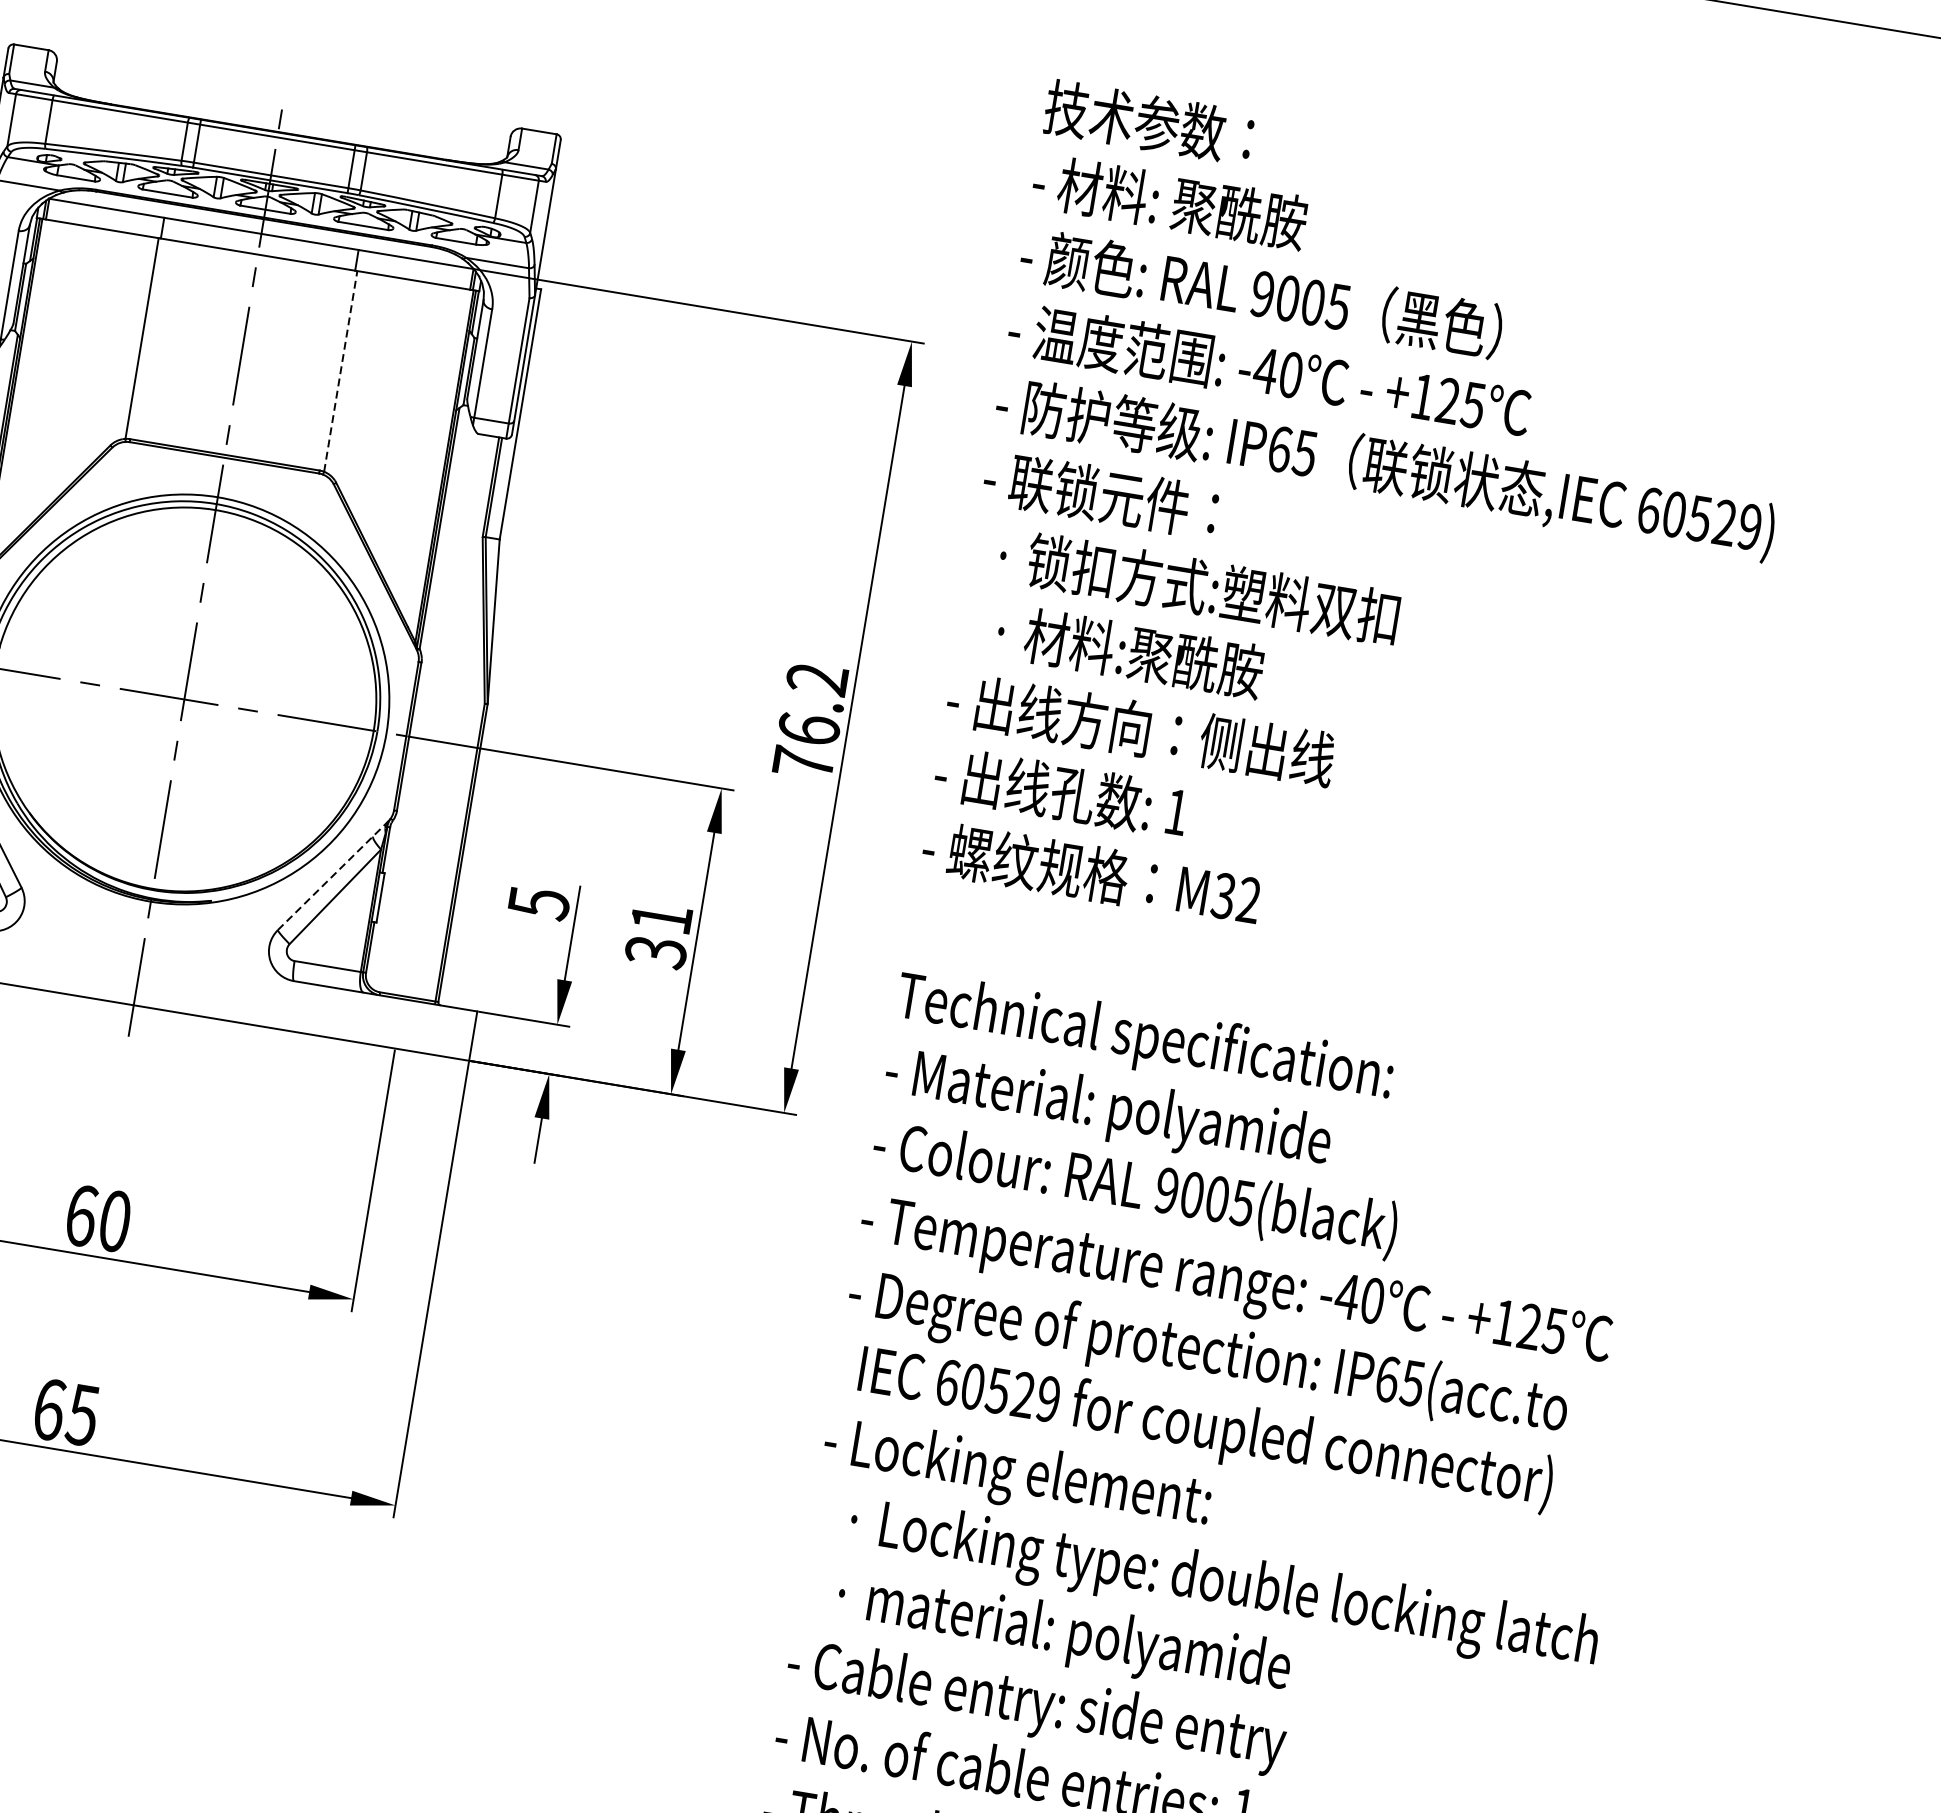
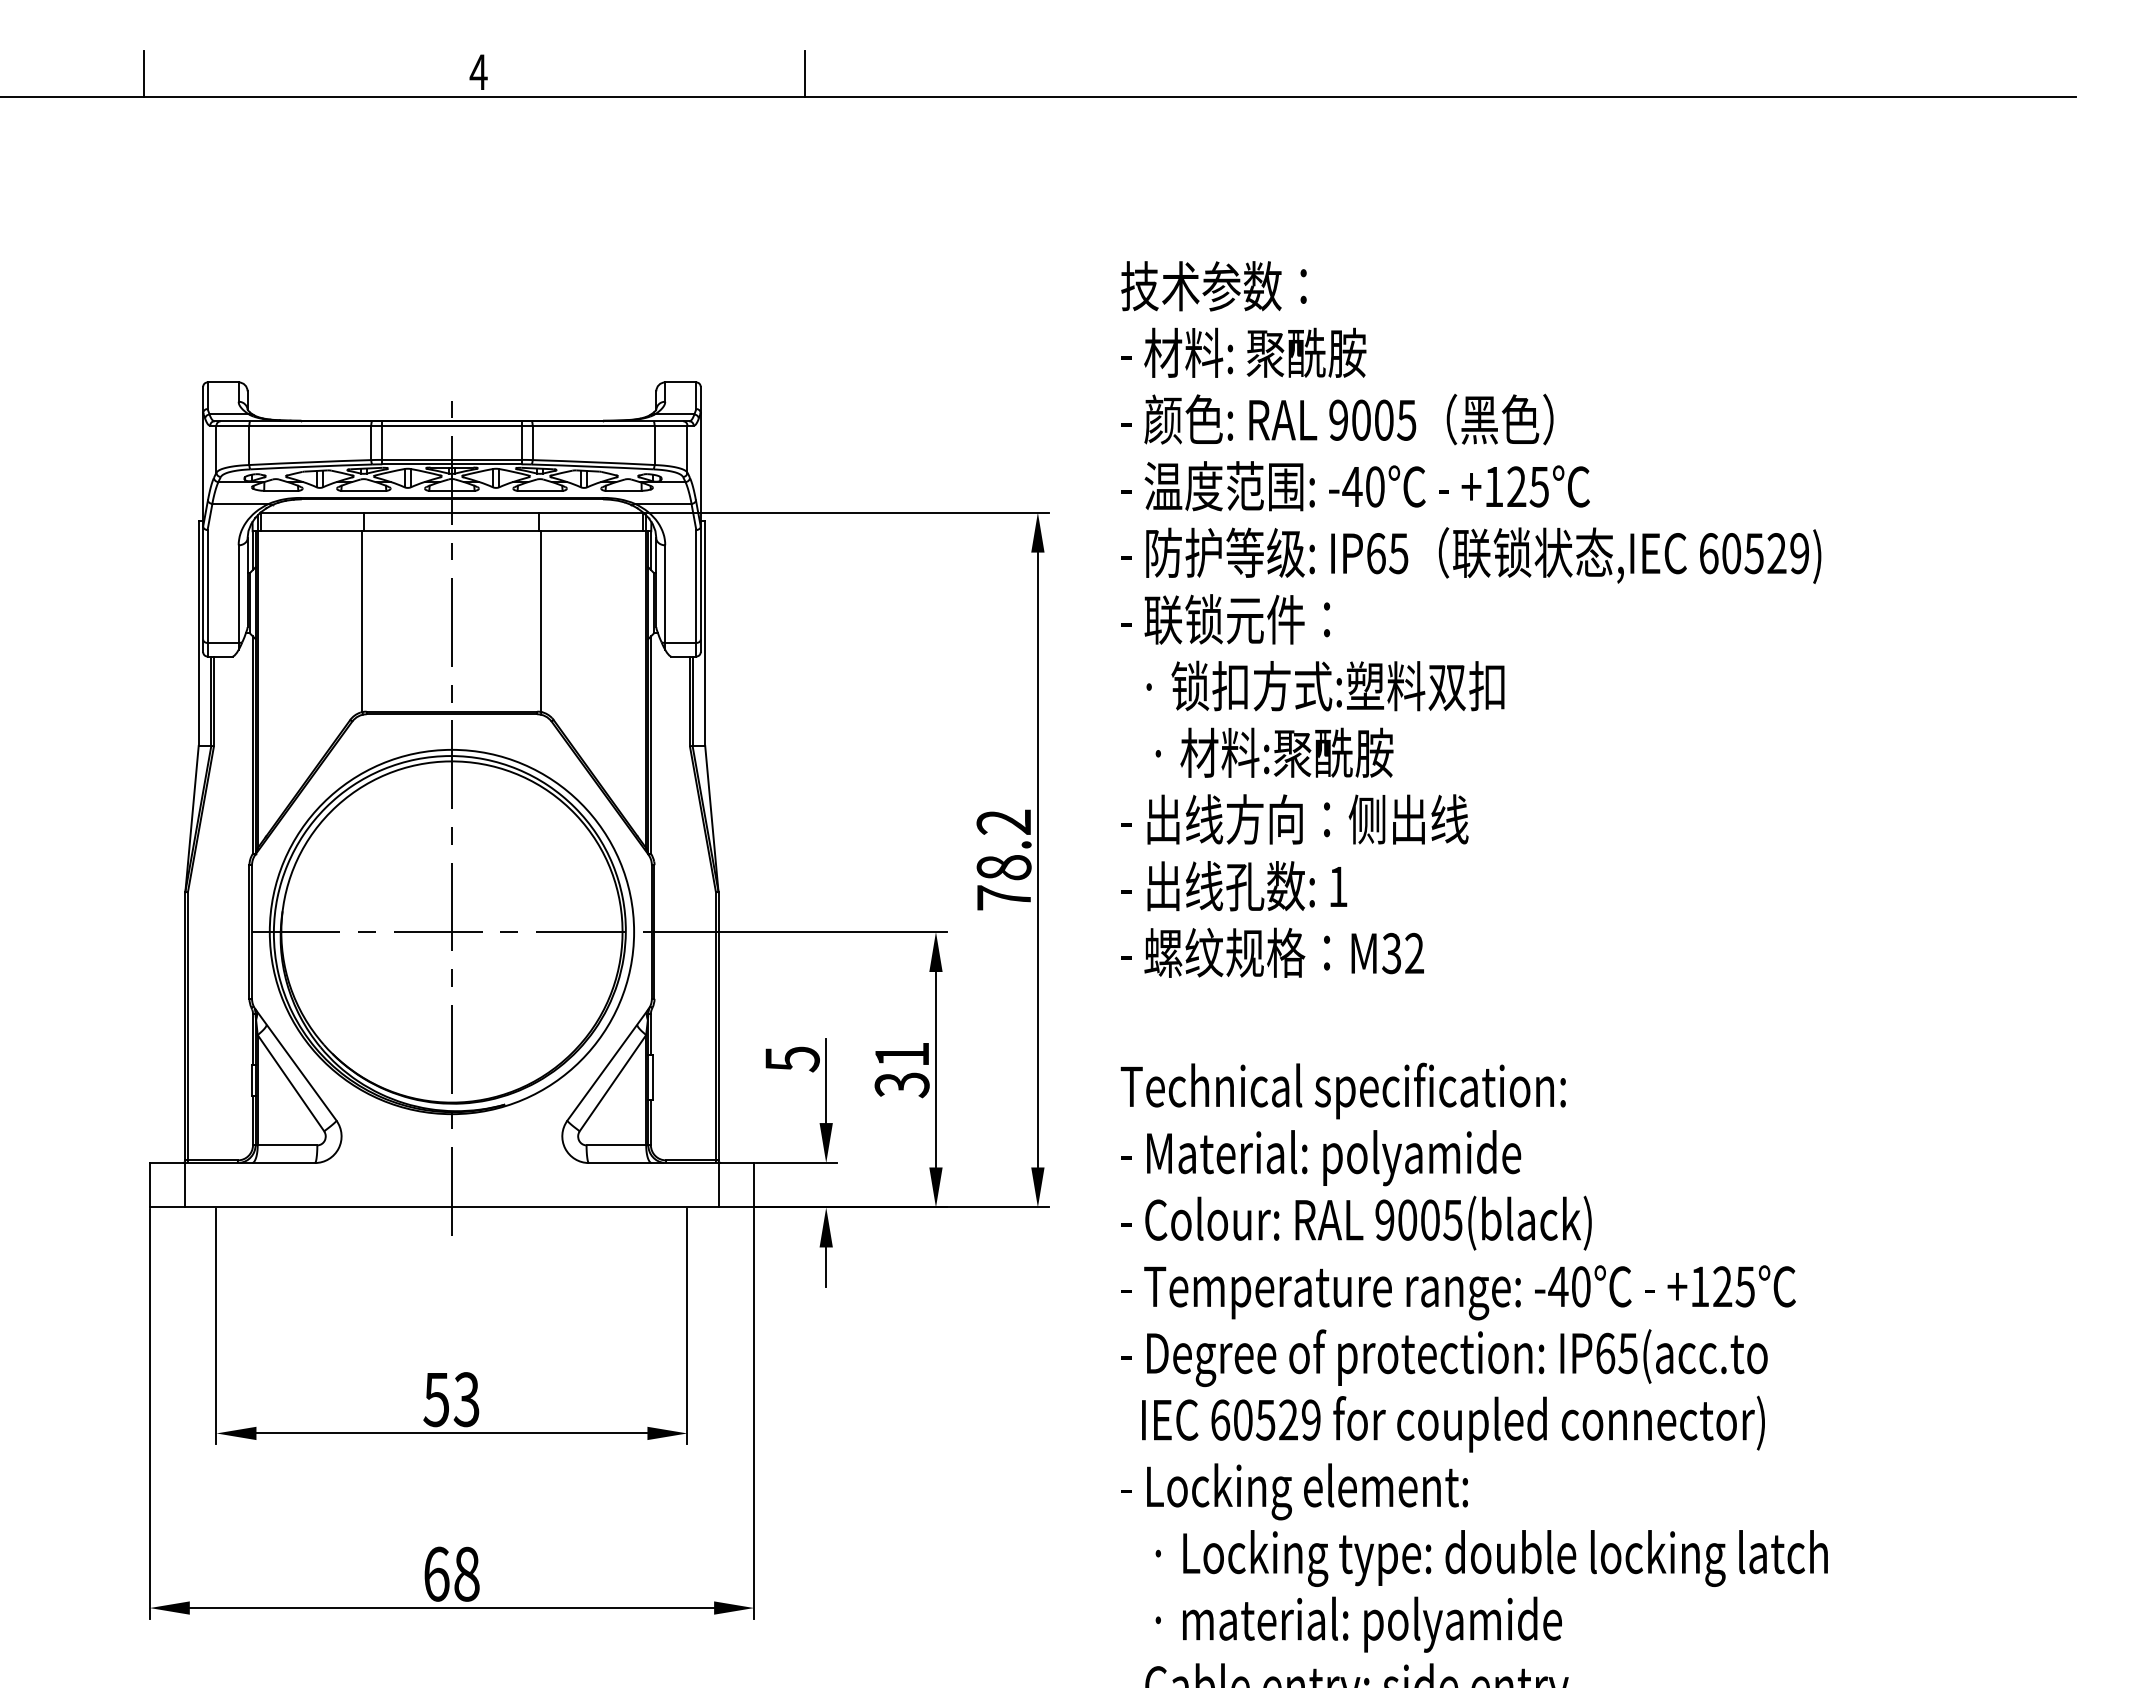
line: (340, 371) -> (541, 621), dashed -> solid
text: (808, 729) -> (1003, 867), 76.2 -> 78.2
line: (332, 875) -> (607, 1064), dashed -> solid
line: (433, 1029) -> (718, 1185), added
text: (97, 1218) -> (451, 1399), 60 -> 53
text: (82, 1414) -> (466, 1573), 65 -> 68

